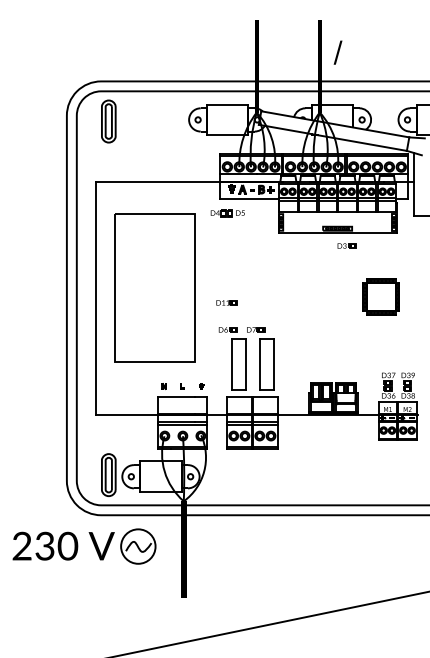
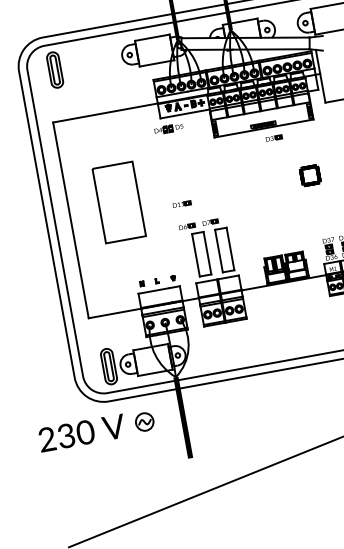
part: (154, 287) -> (118, 202), size x0.6
part: (380, 296) -> (309, 175), size x0.6
part: (138, 546) -> (144, 421), size x0.6

